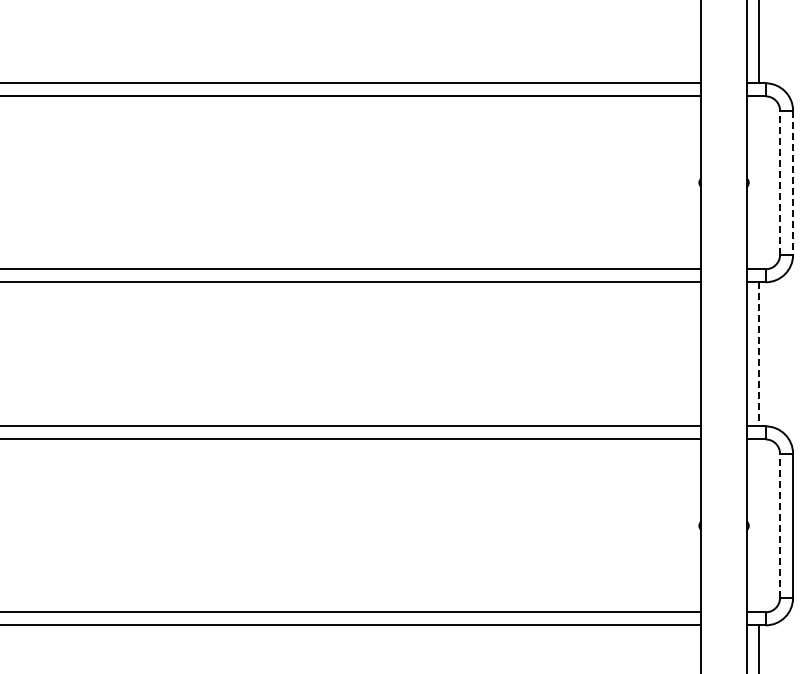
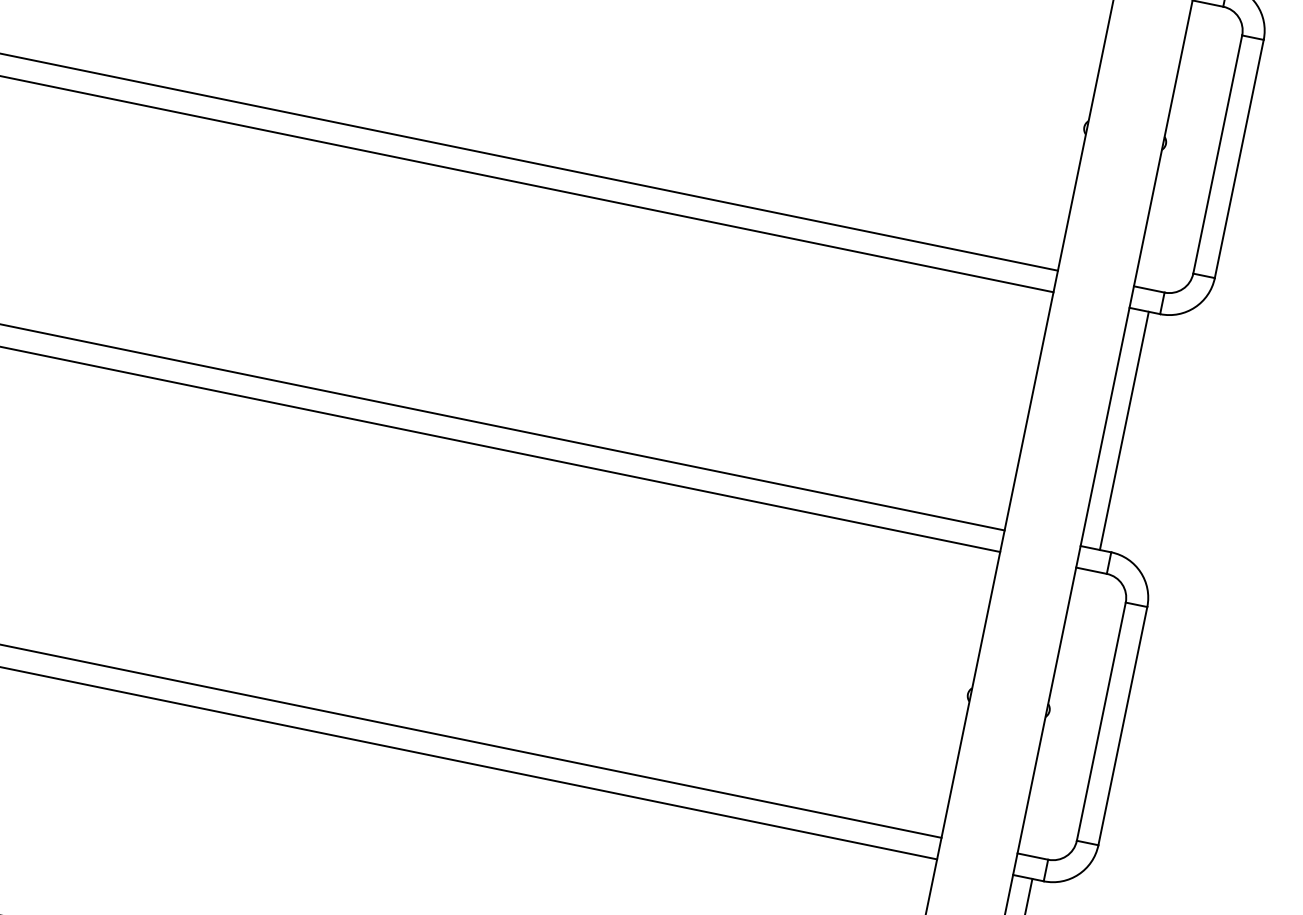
line: (780, 182) -> (1218, 154), dashed -> solid
line: (793, 183) -> (1239, 160), dashed -> solid
line: (758, 354) -> (1123, 431), dashed -> solid
line: (780, 525) -> (1102, 721), dashed -> solid

